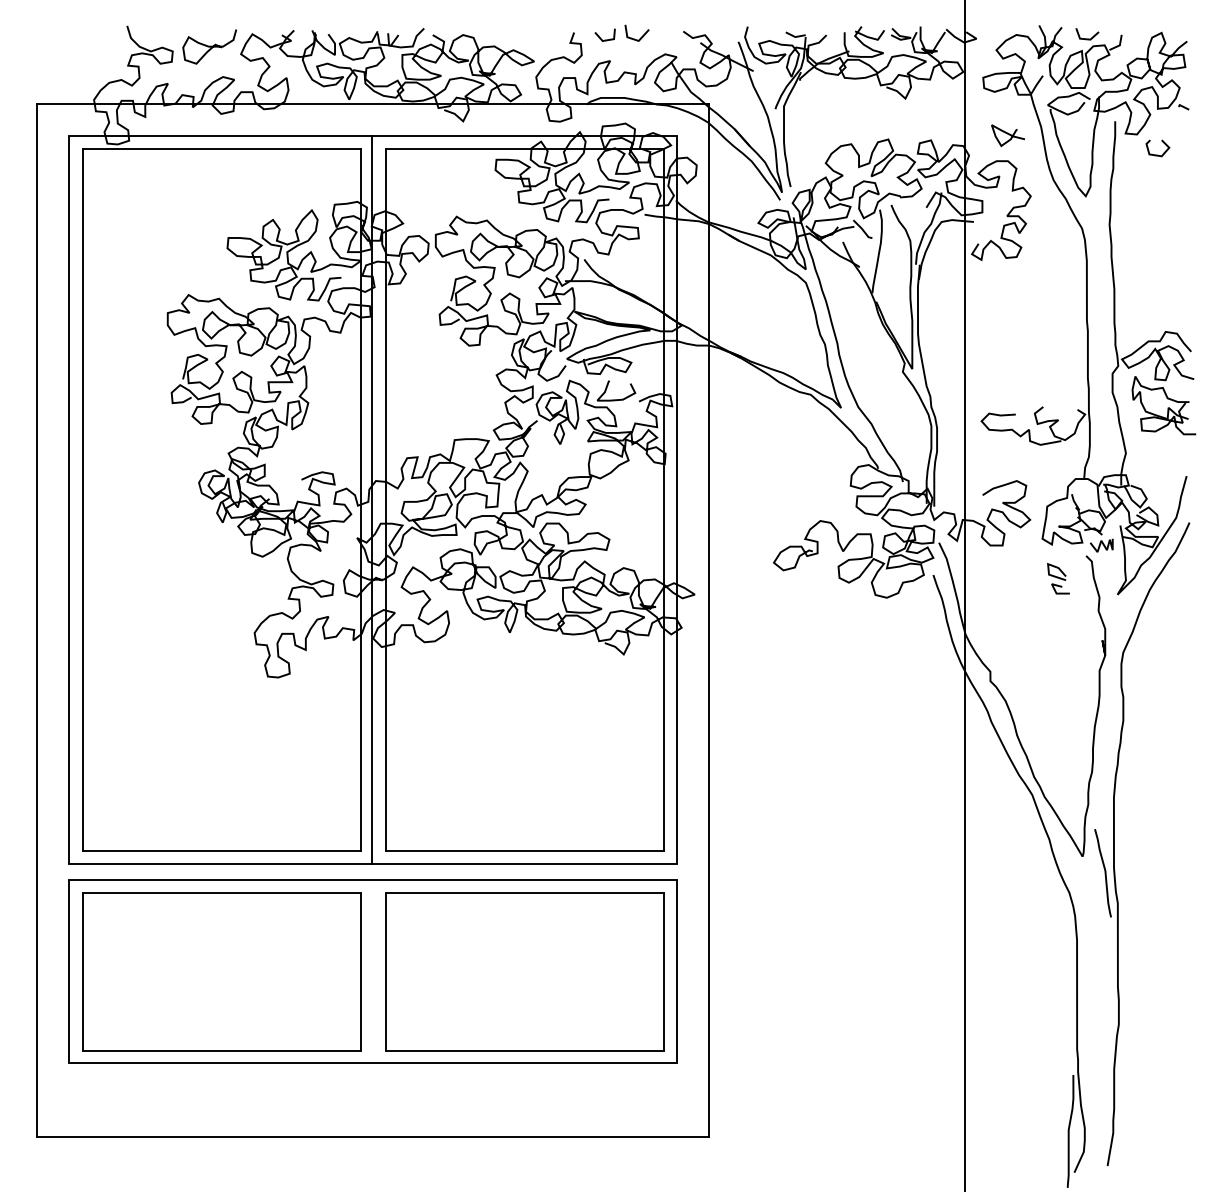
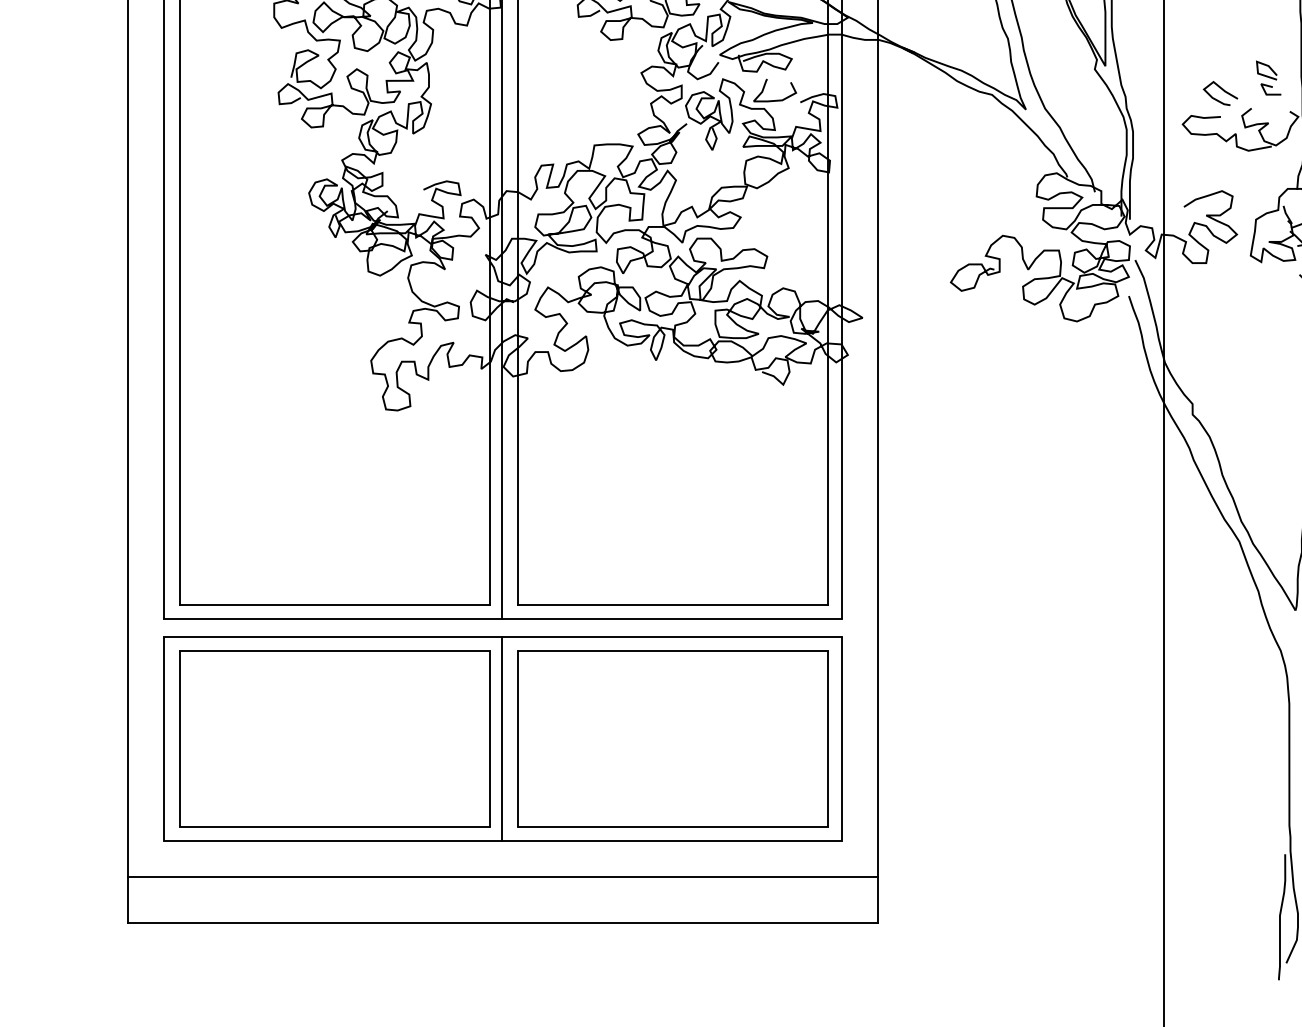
curve: (1017, 391) -> (1222, 91), added
part: (1058, 578) -> (1268, 77), moved
line: (371, 971) -> (501, 738), added
line: (372, 1095) -> (502, 877), added

